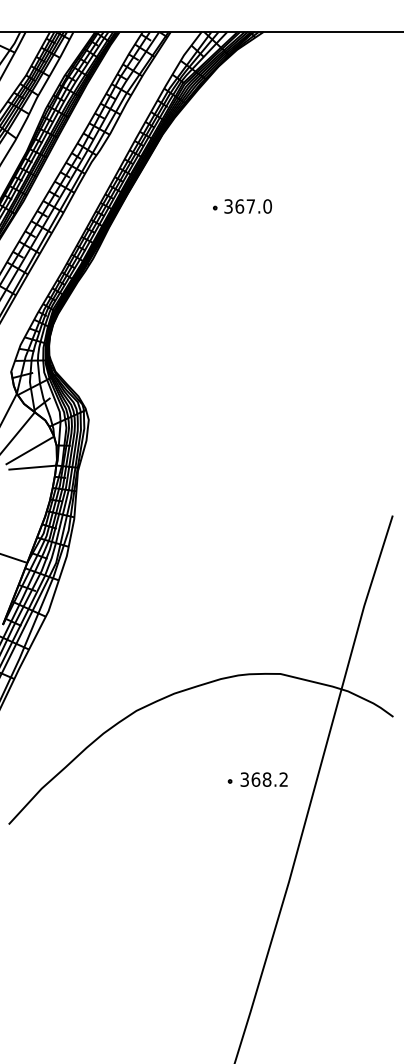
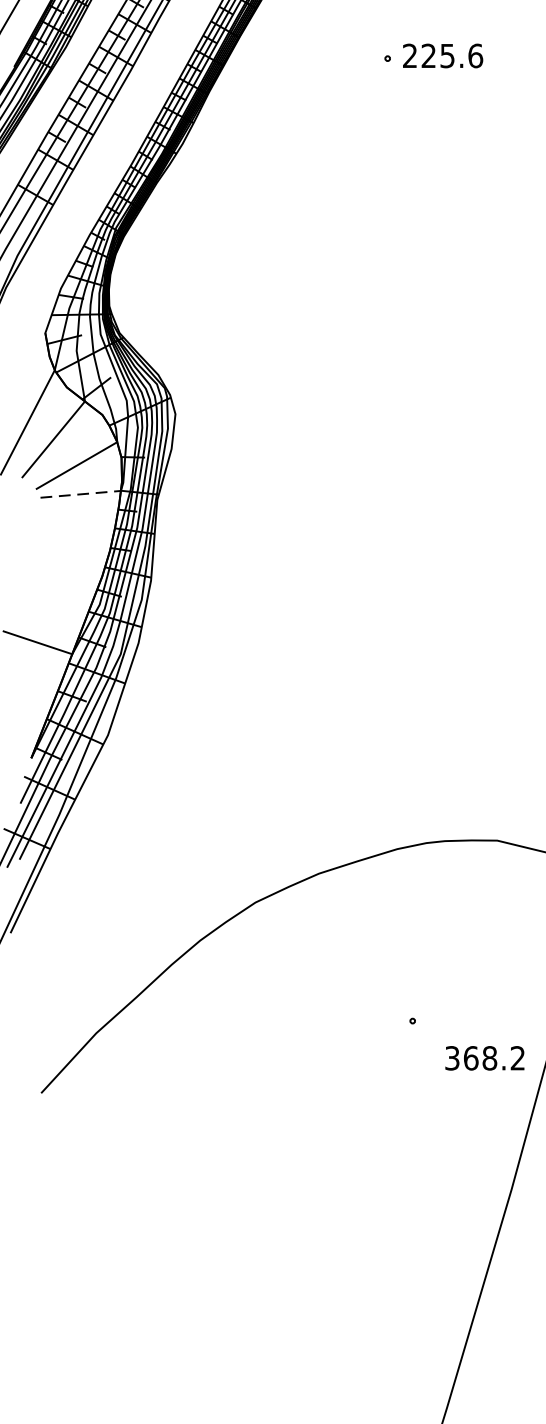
text: (248, 206) -> (443, 55), 367.0 -> 225.6
line: (32, 467) -> (80, 494), solid -> dashed
text: (263, 779) -> (483, 1058), moved

